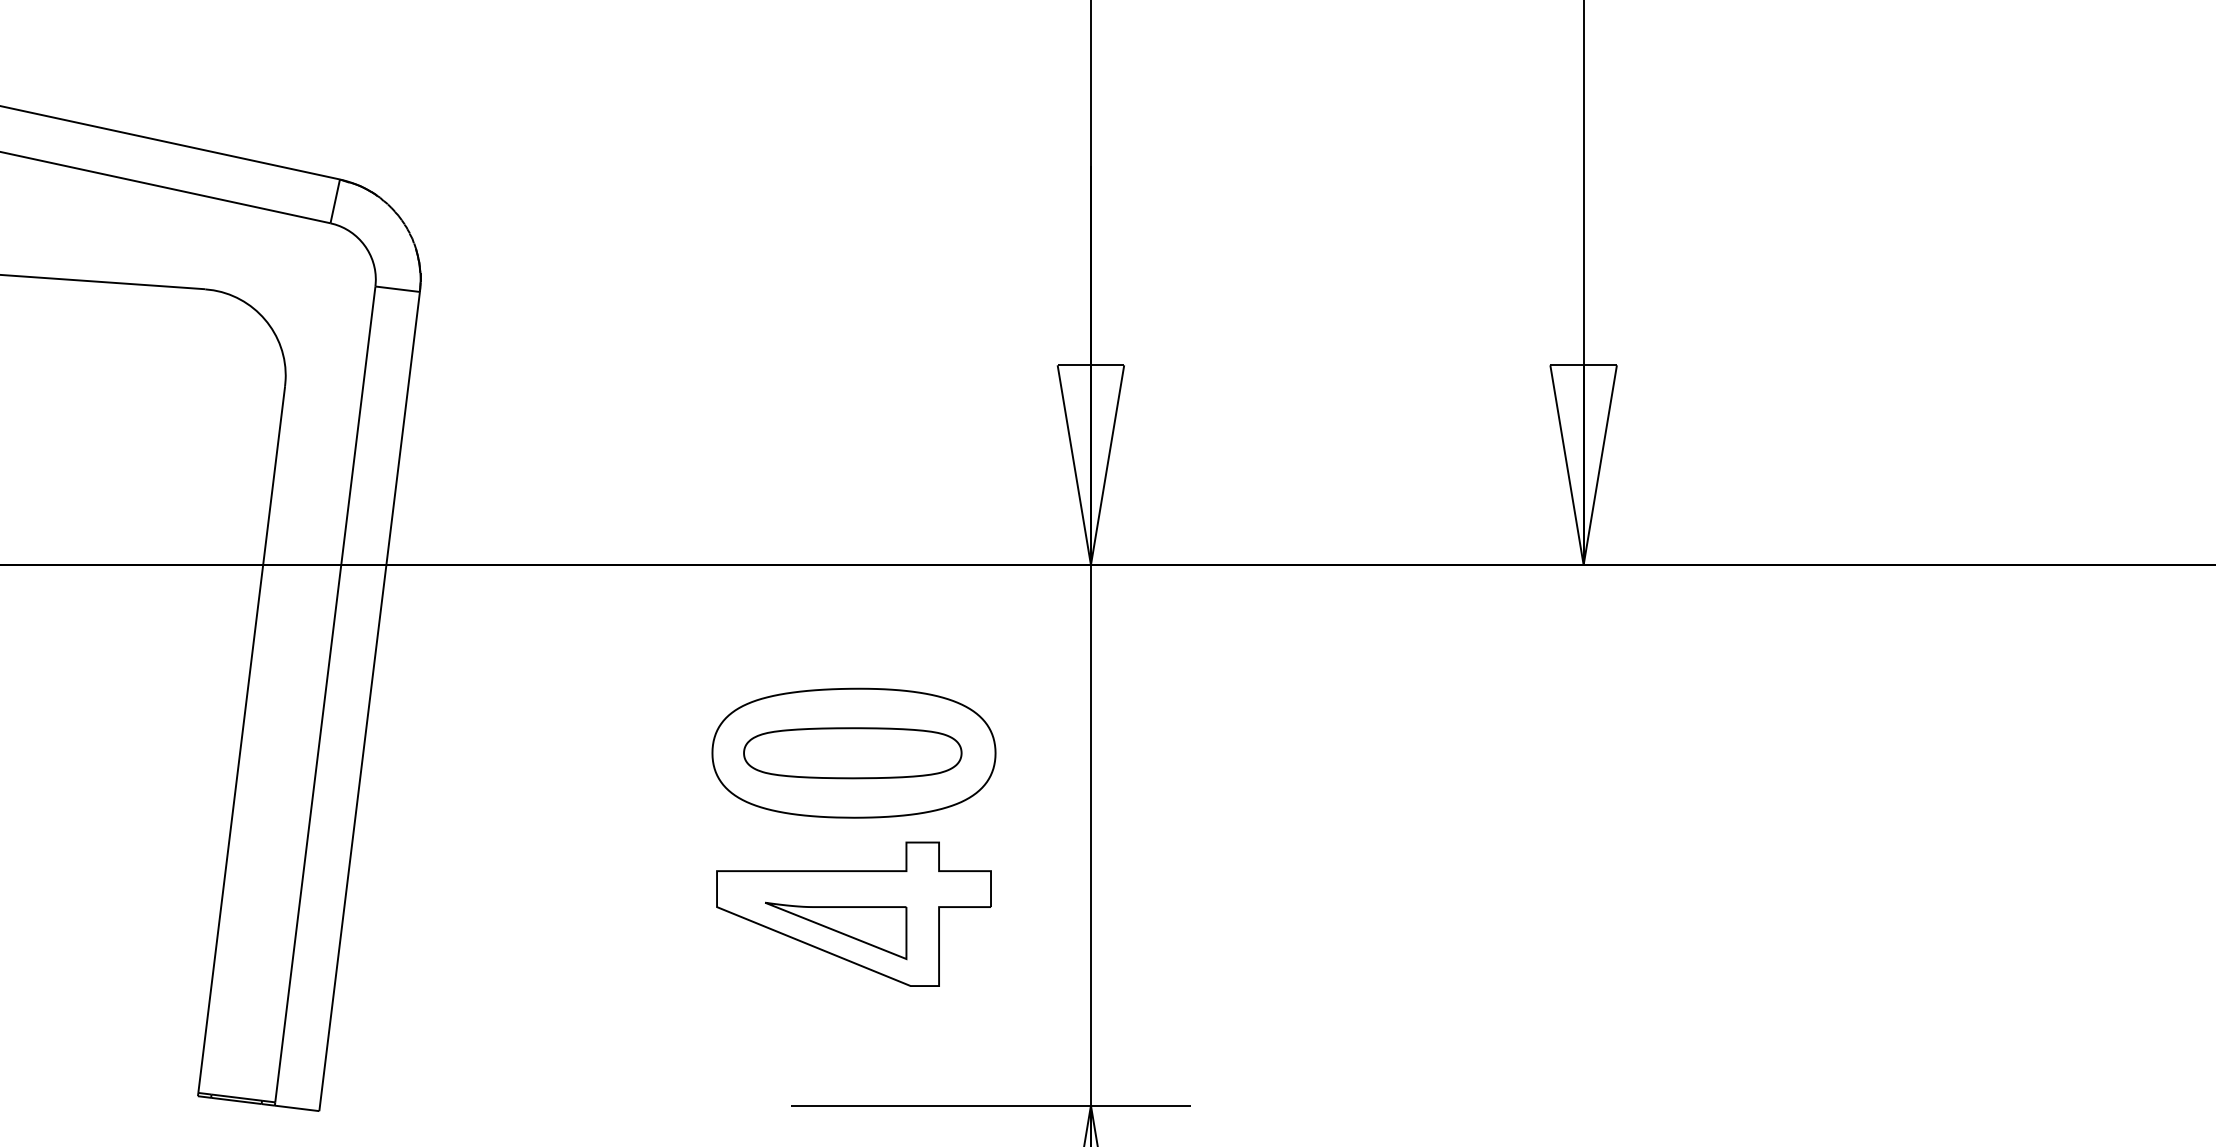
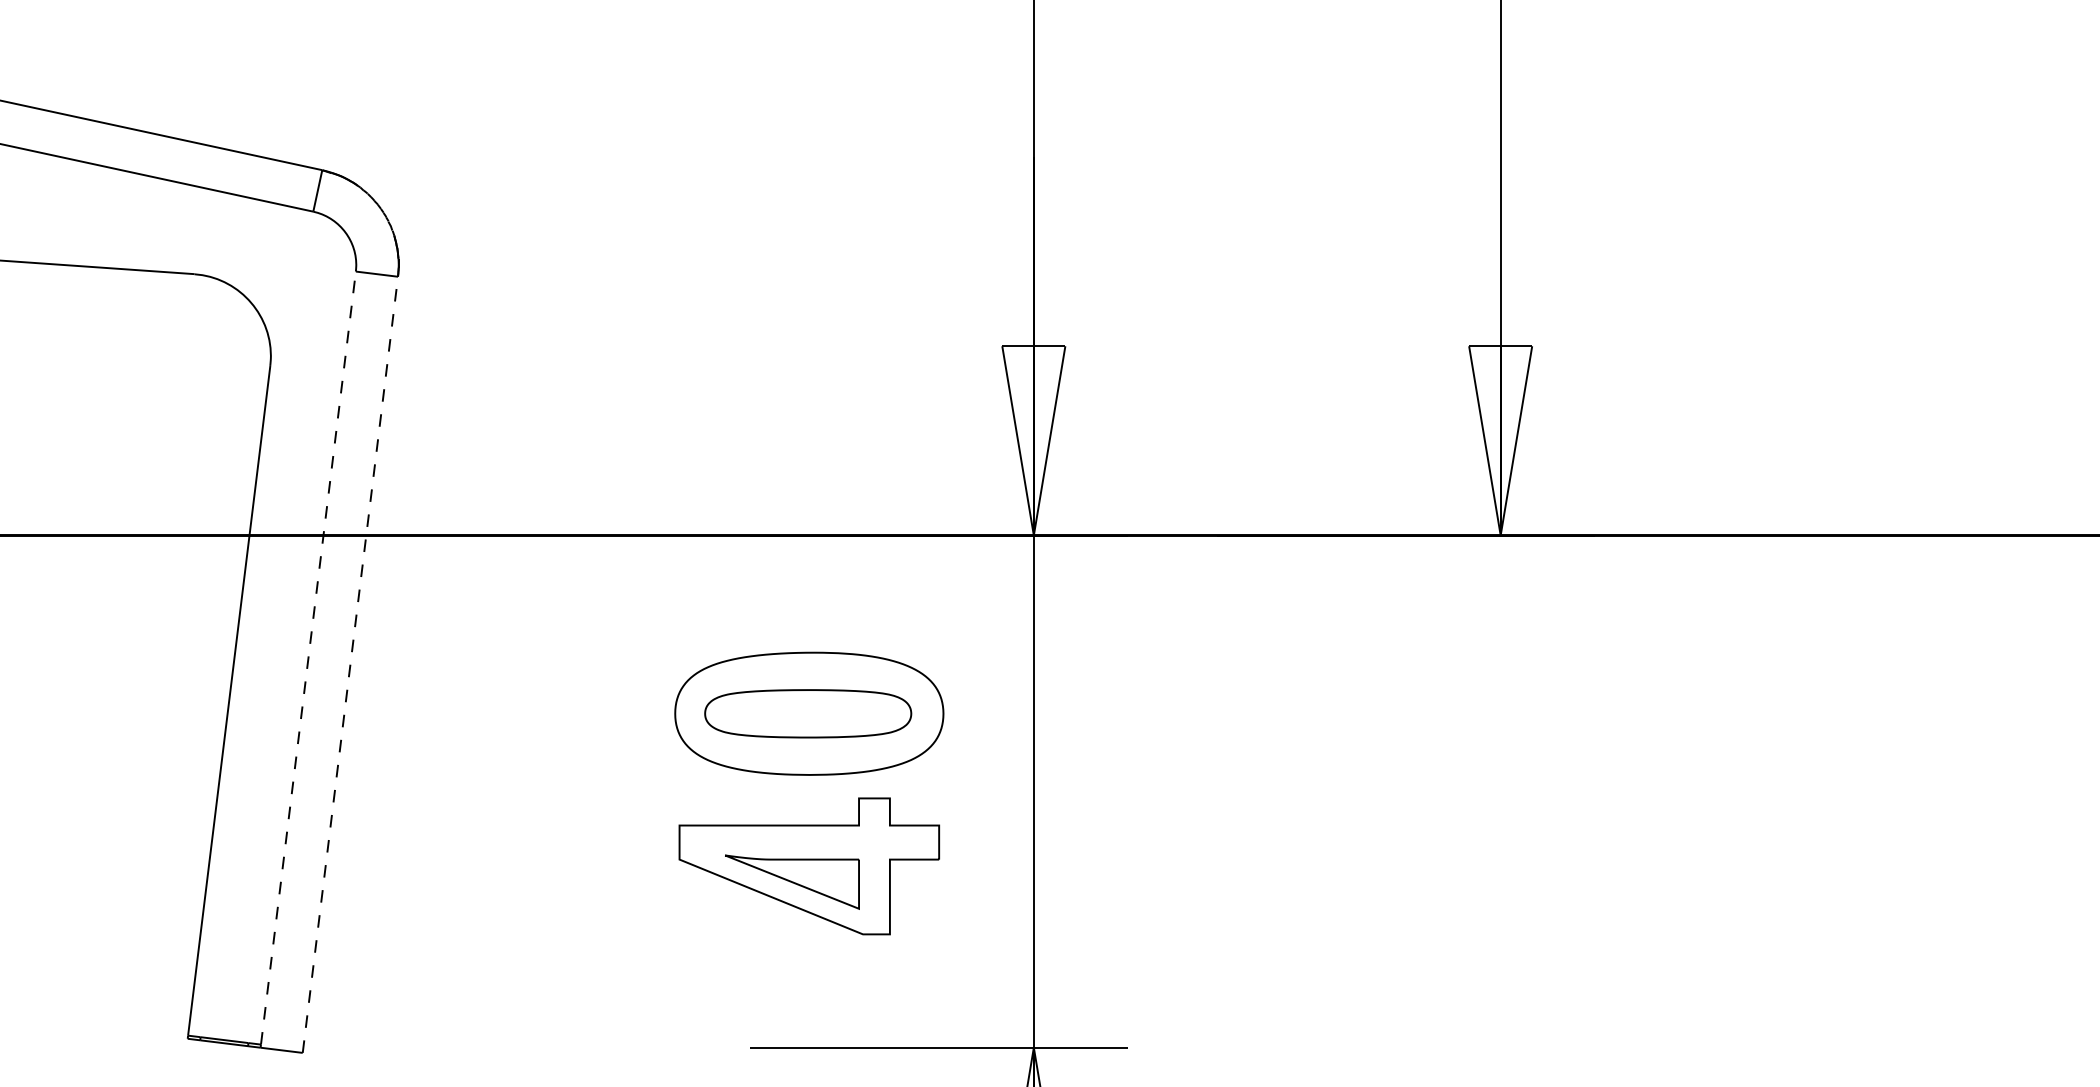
line: (325, 694) -> (308, 658), solid -> dashed
line: (369, 701) -> (350, 664), solid -> dashed

